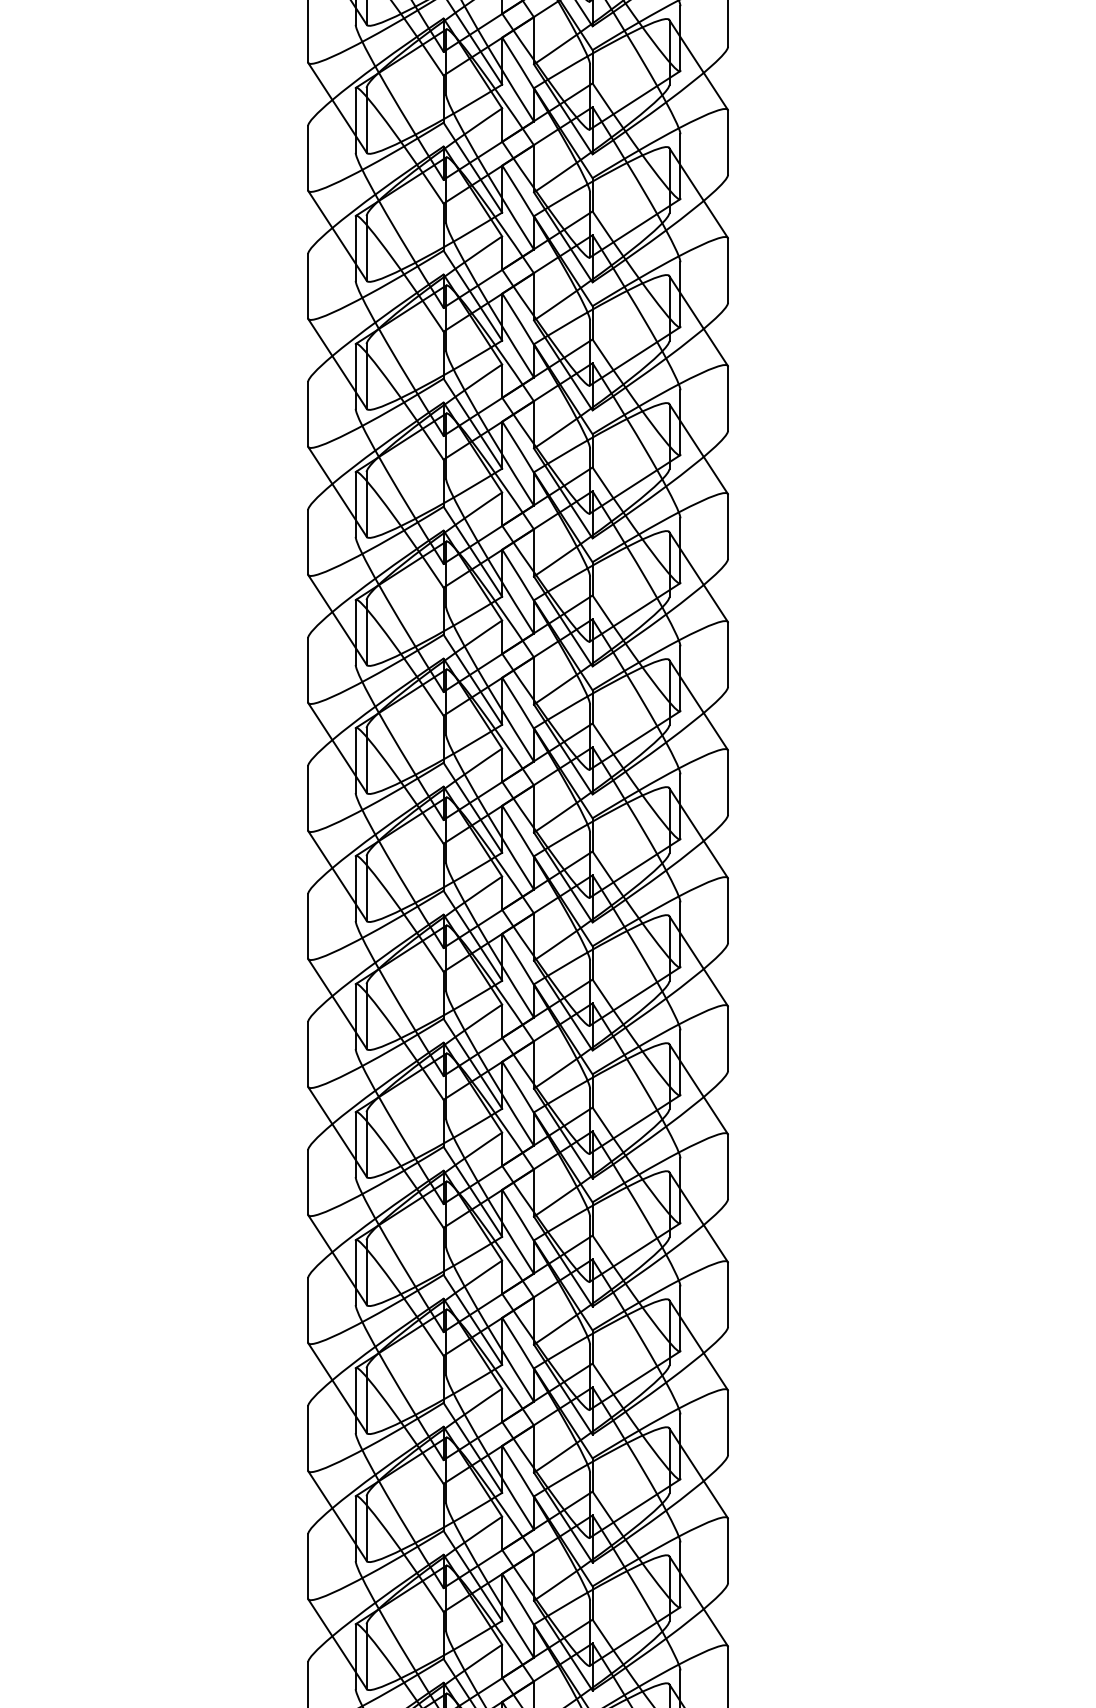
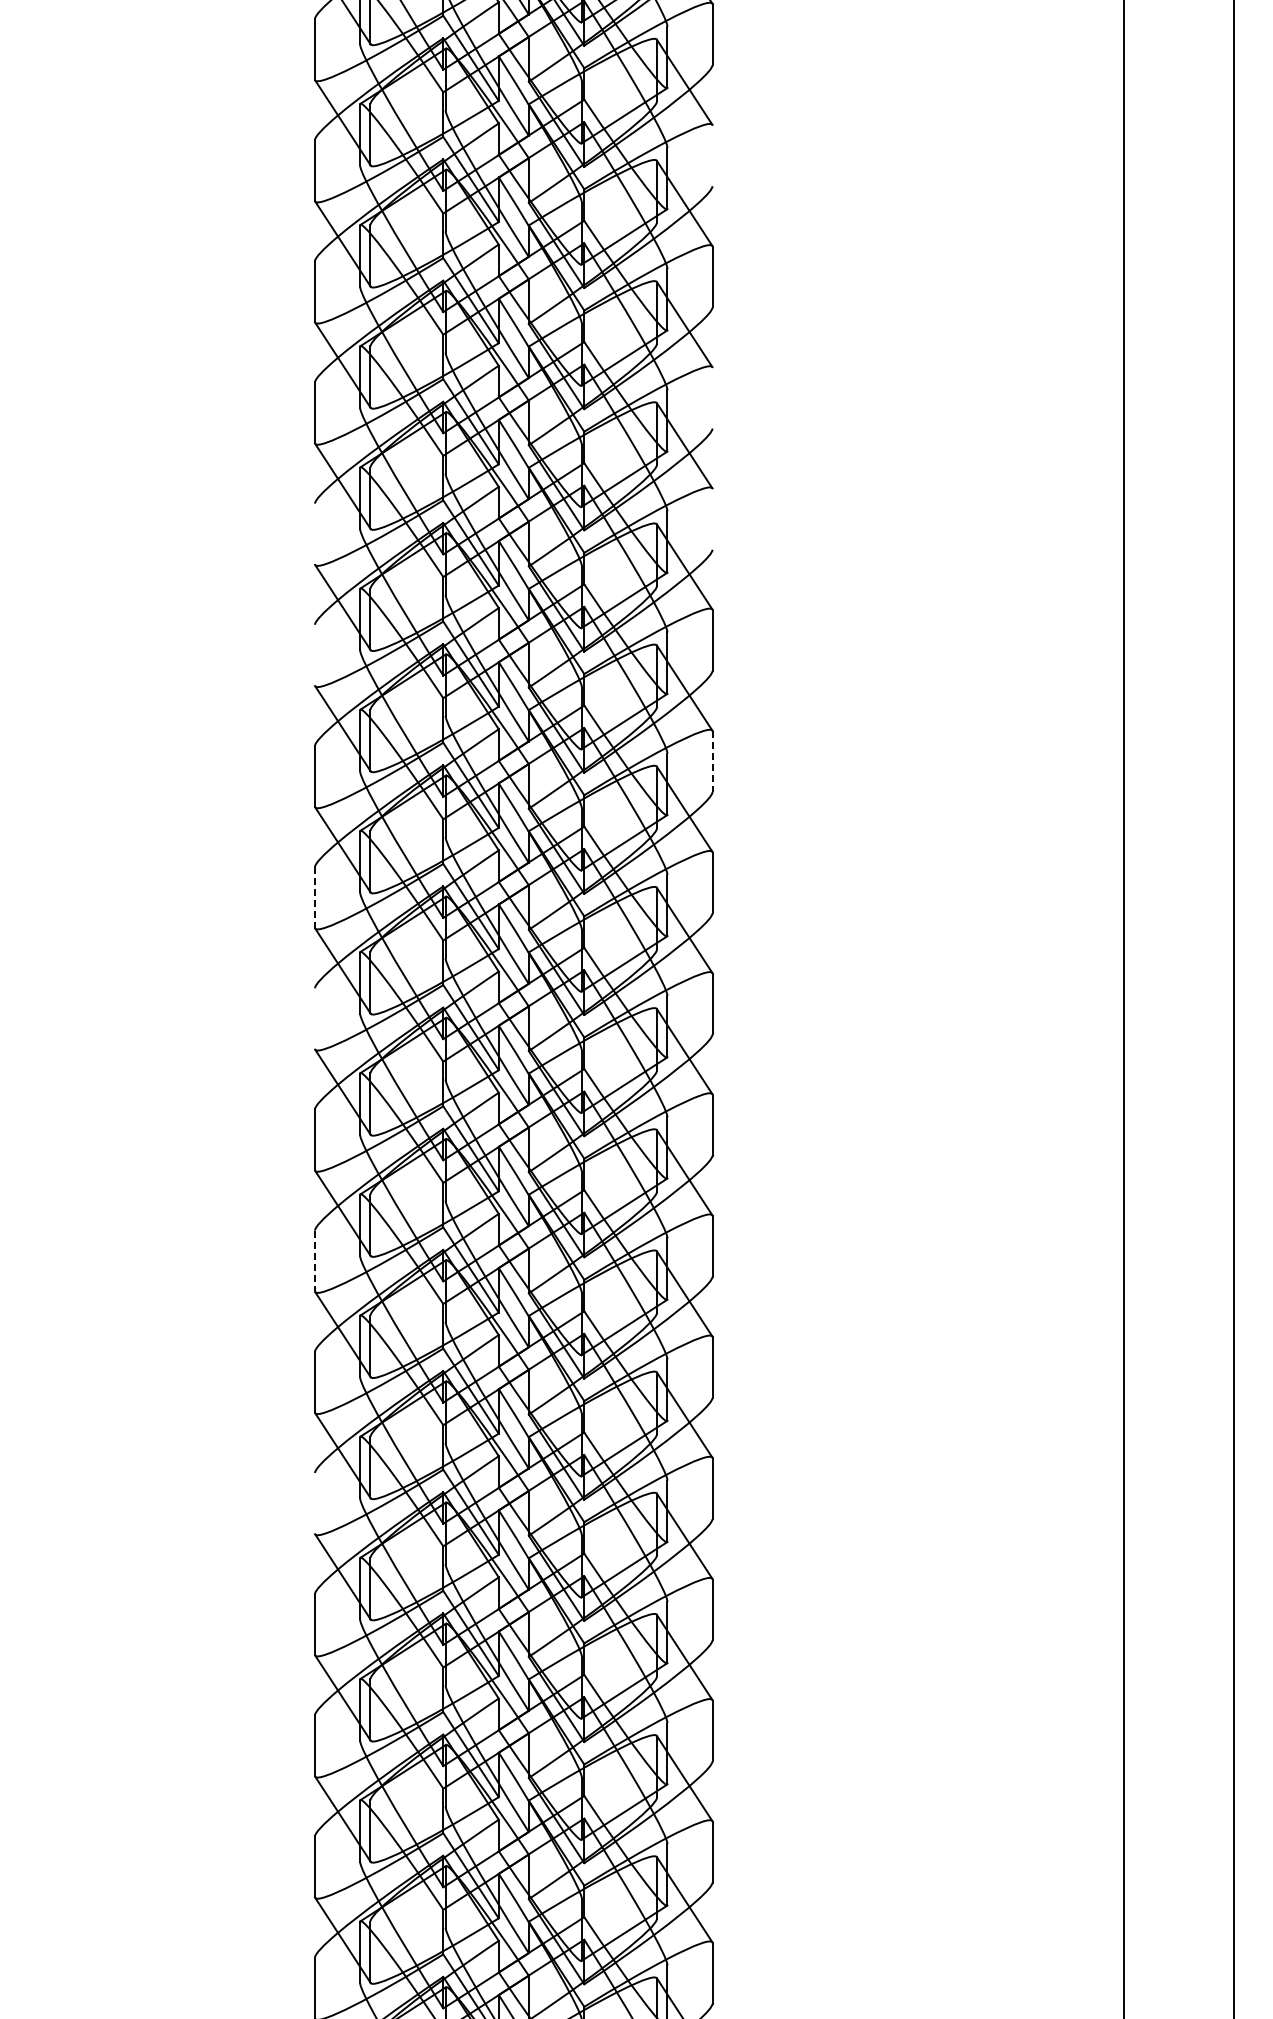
line: (728, 142) -> (712, 155), removed
line: (728, 398) -> (712, 397), removed
line: (728, 526) -> (712, 519), removed
line: (308, 541) -> (315, 533), removed
line: (308, 669) -> (315, 654), removed
line: (728, 783) -> (712, 762), solid -> dashed
line: (308, 926) -> (315, 897), solid -> dashed
line: (308, 1054) -> (315, 1018), removed
line: (308, 1310) -> (315, 1261), solid -> dashed
line: (308, 1565) -> (315, 1502), removed

